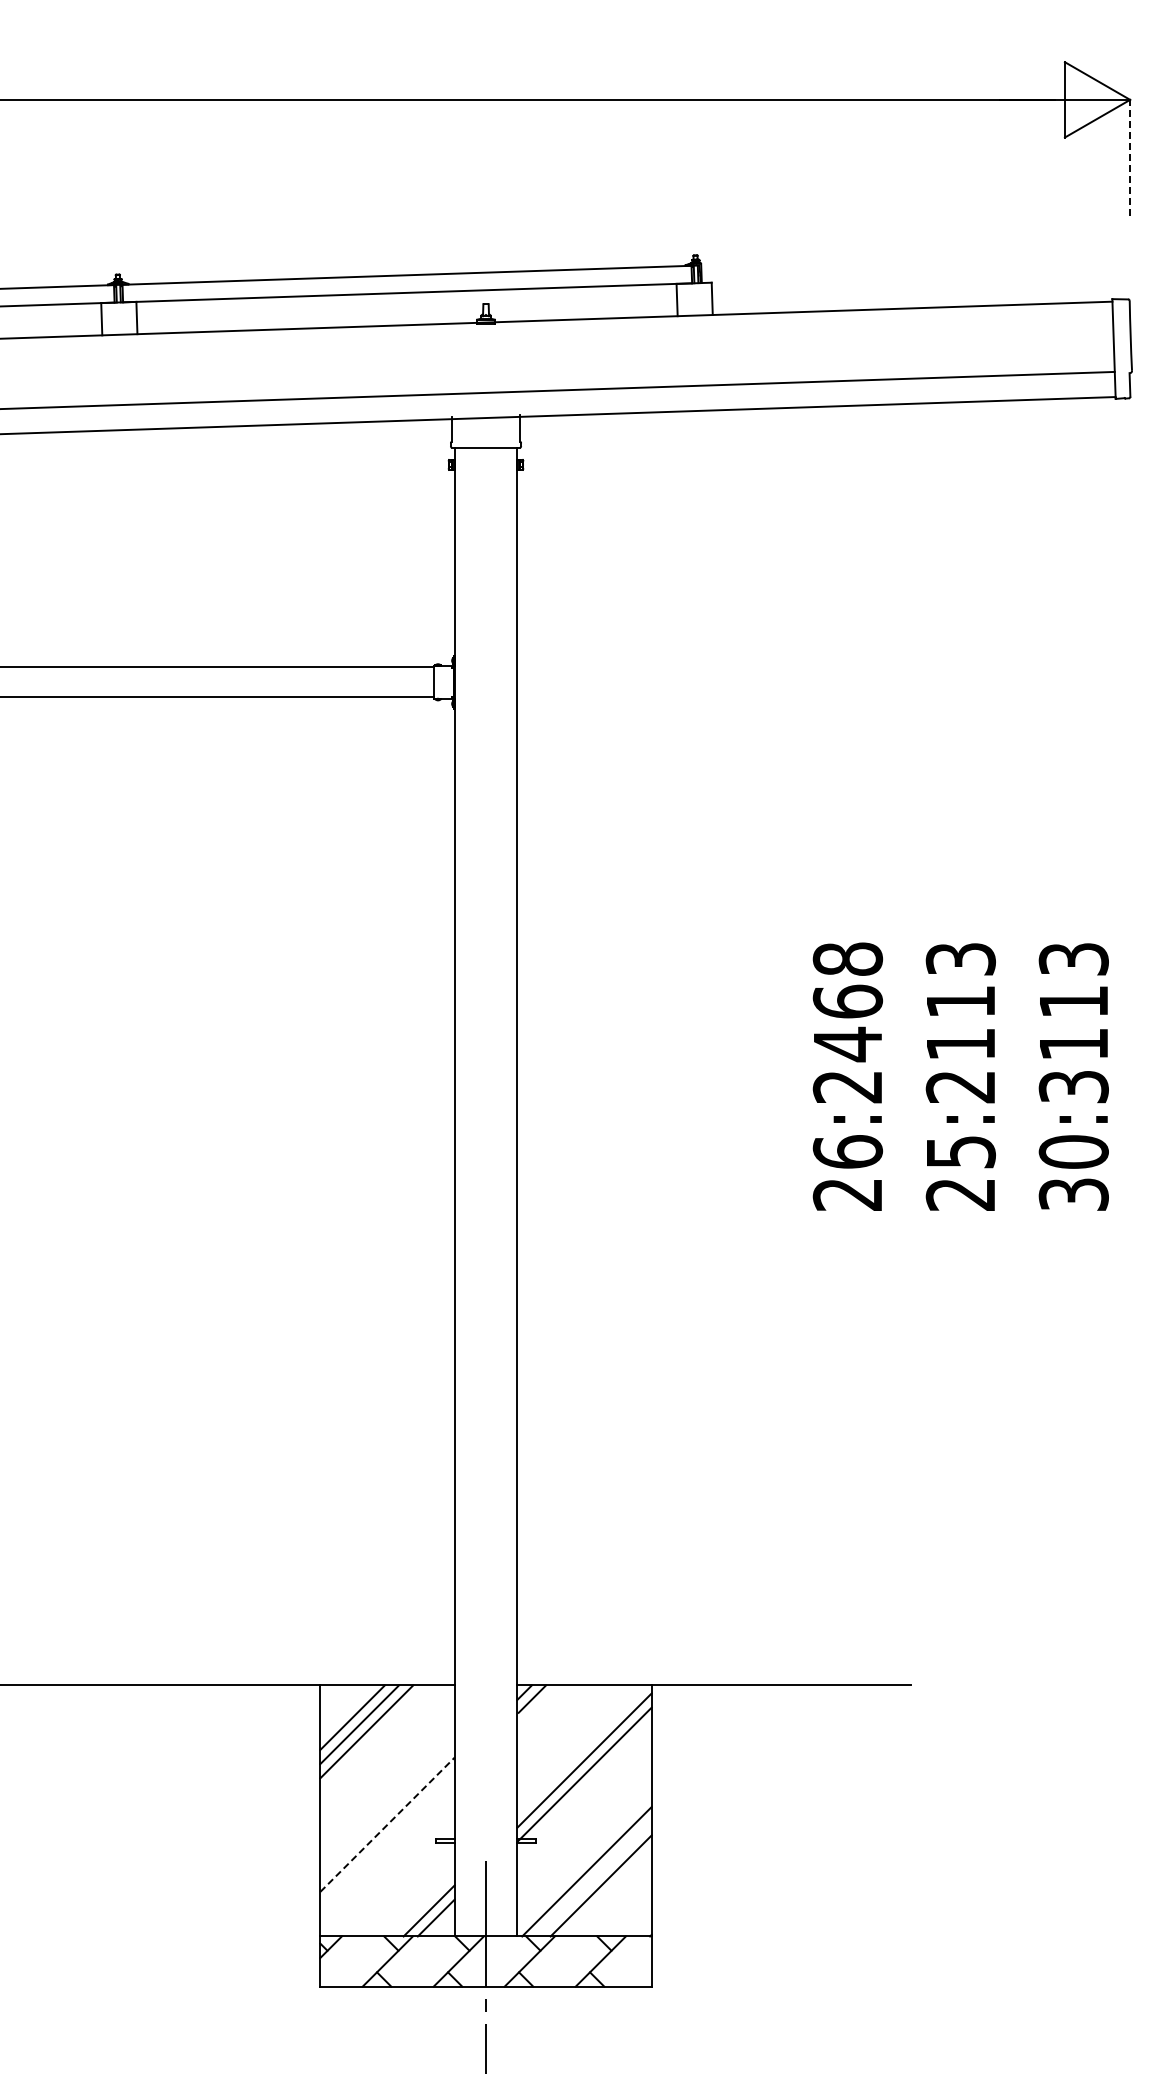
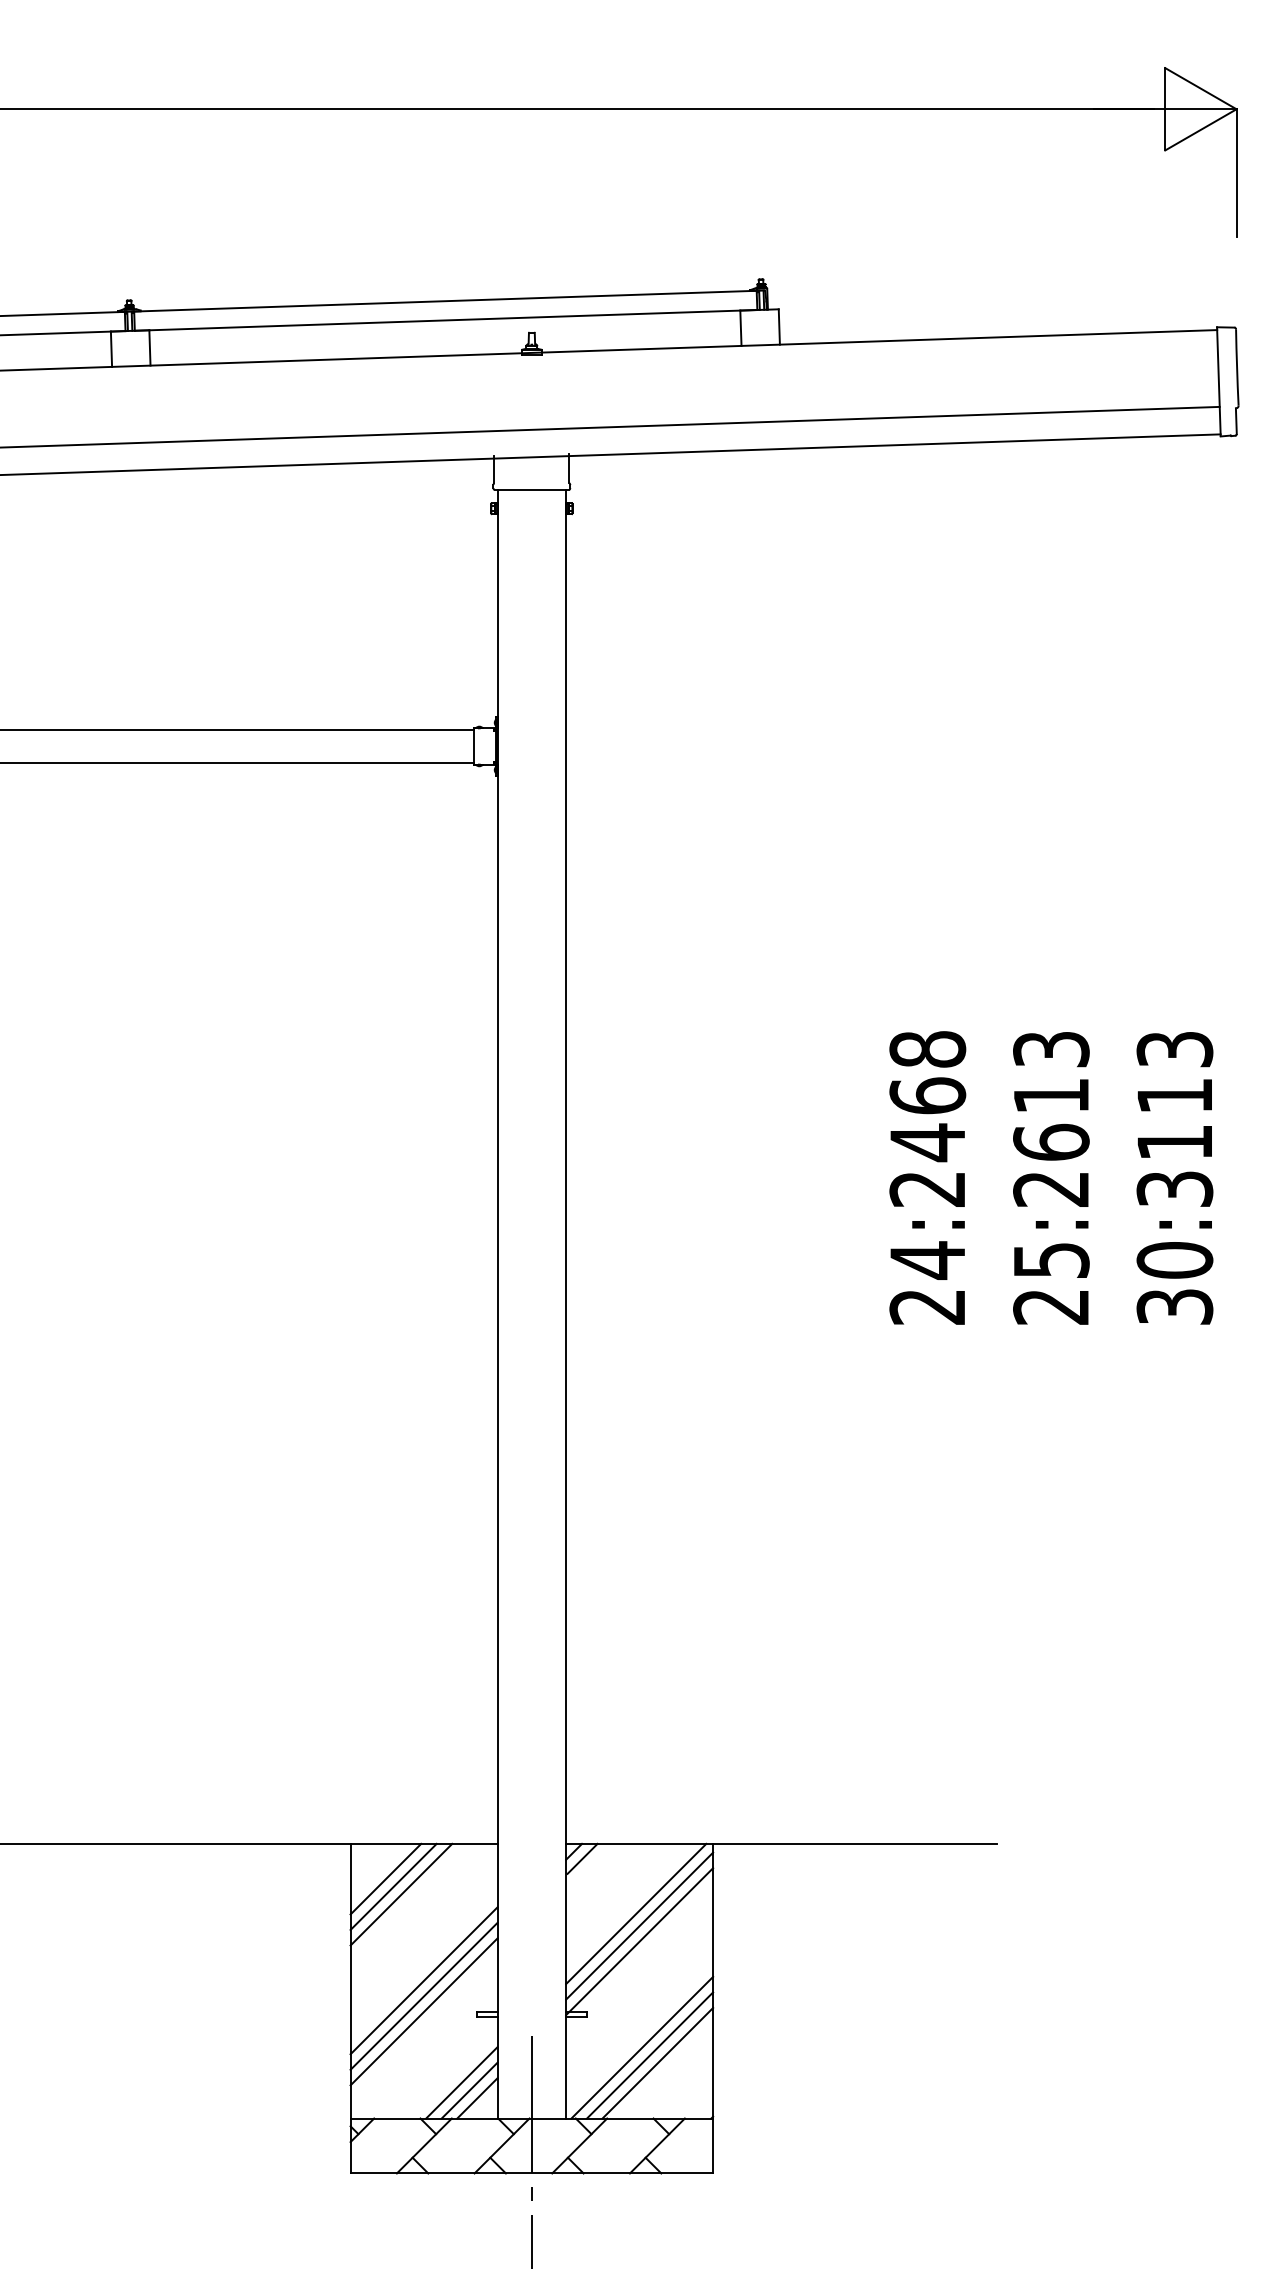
line: (1130, 157) -> (1236, 172), dashed -> solid
text: (960, 1043) -> (1050, 1141), 25:2113 -> 25:2613
text: (847, 1151) -> (927, 1259), 26:2468 -> 24:2468
line: (581, 1749) -> (636, 1913), added
line: (387, 1810) -> (424, 1980), added
line: (387, 1824) -> (424, 1996), dashed -> solid
line: (387, 1838) -> (424, 2011), added
line: (593, 1878) -> (649, 2055), added
line: (421, 1903) -> (461, 2082), added

